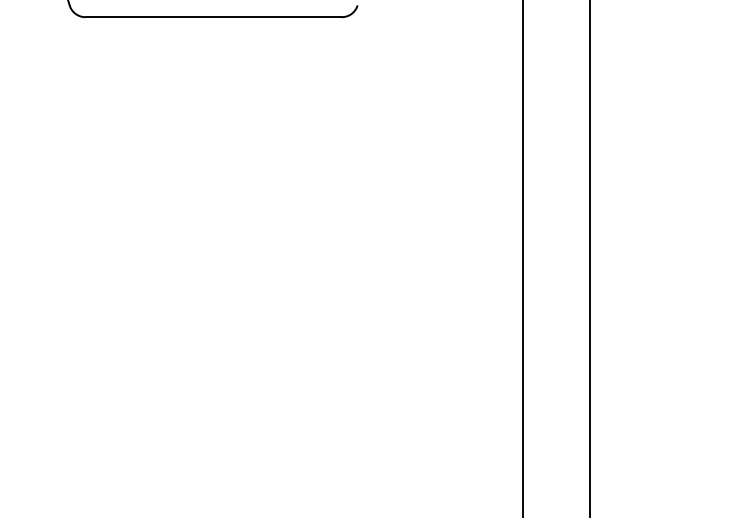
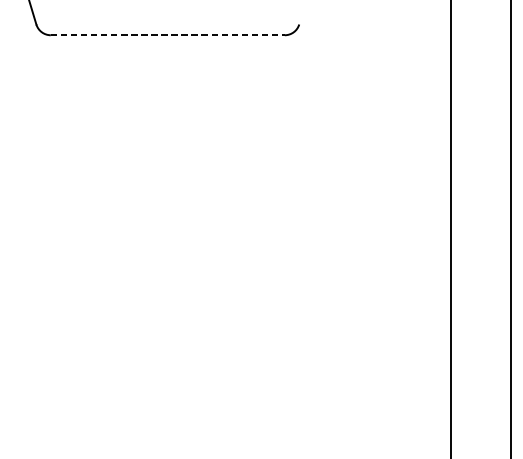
line: (214, 17) -> (168, 35), solid -> dashed

